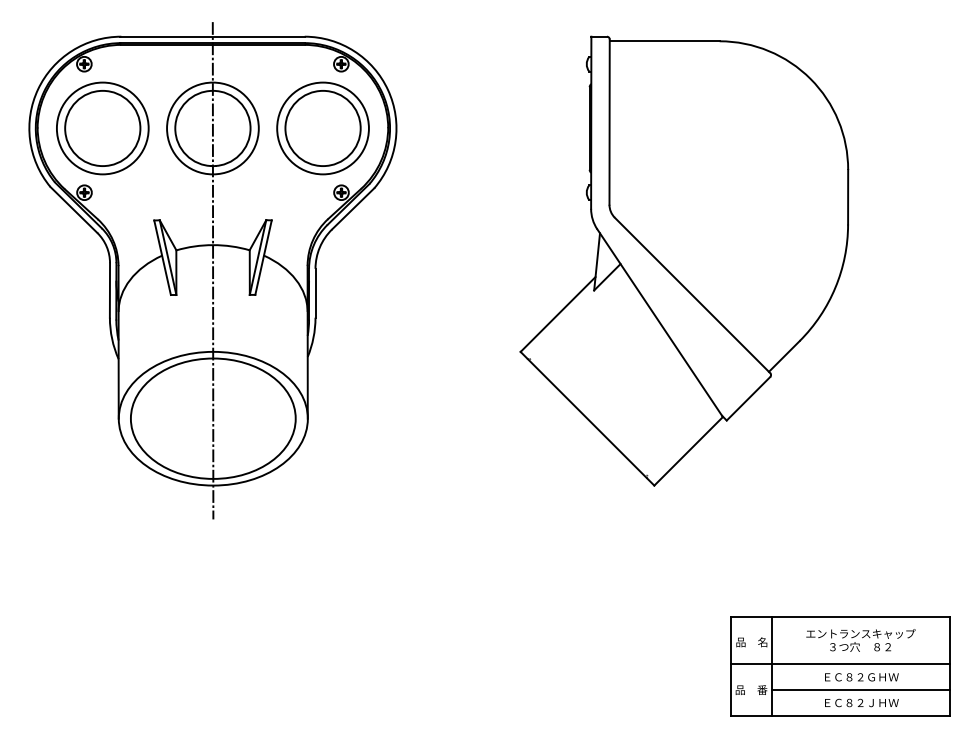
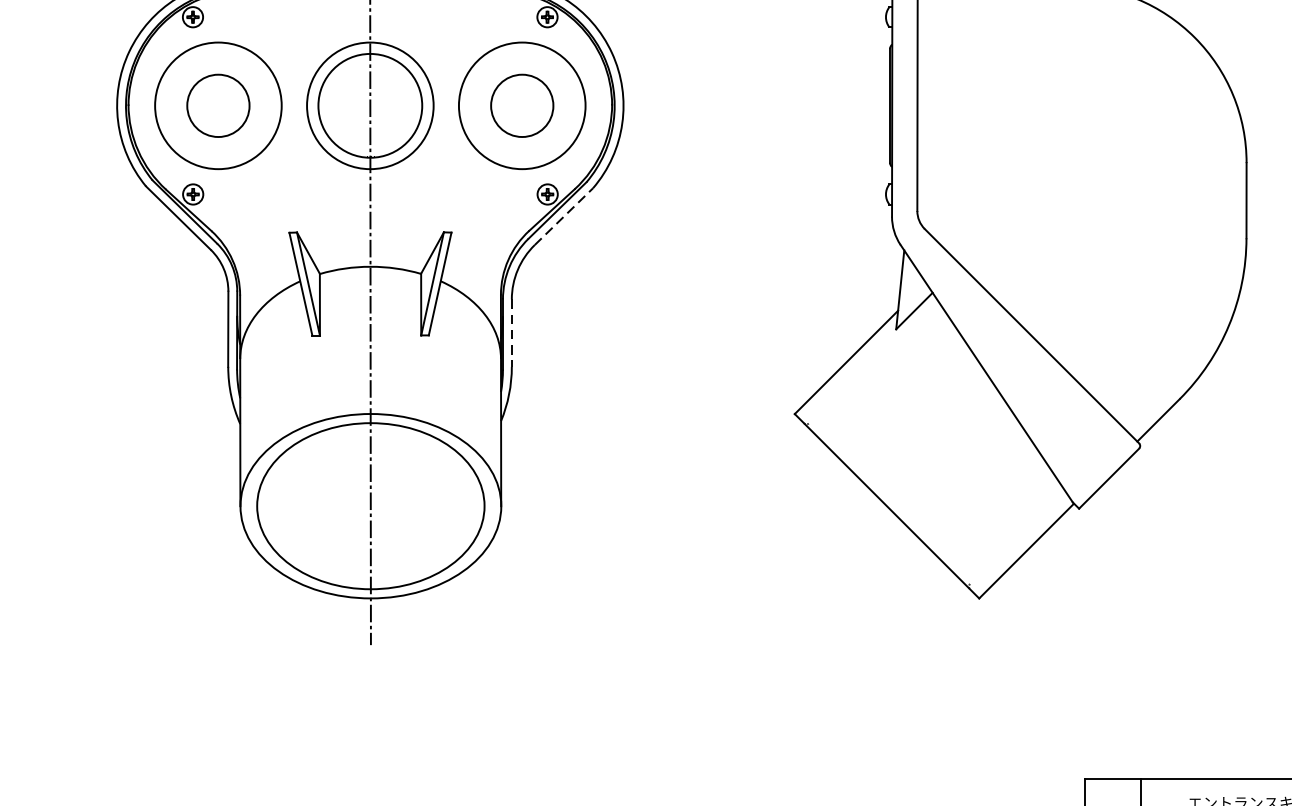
circle: (102, 128) -> (218, 105), size x0.6
circle: (322, 128) -> (521, 105), size x0.6
line: (353, 208) -> (564, 216), solid -> dashed
line: (315, 293) -> (511, 333), solid -> dashed

